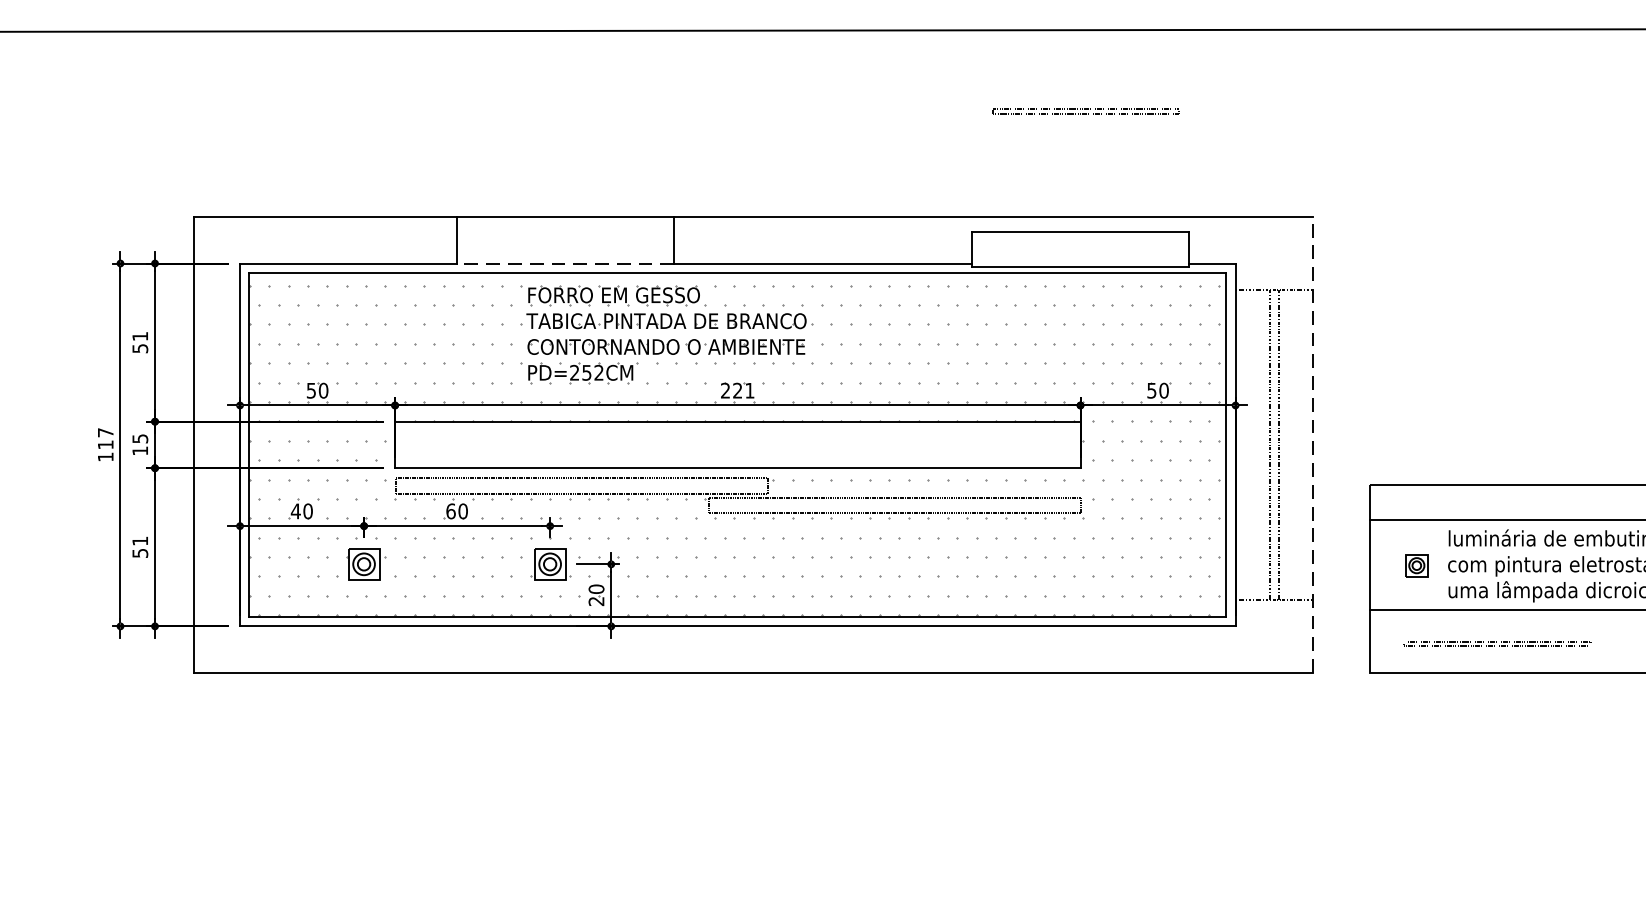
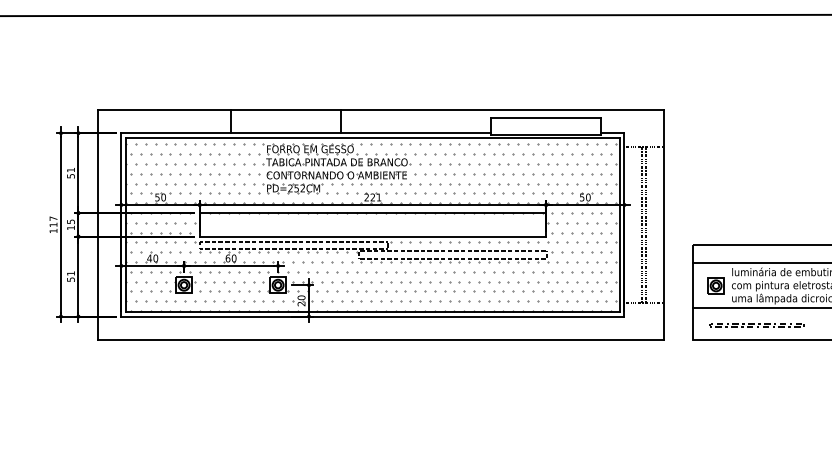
part: (1085, 111) -> (548, 56), removed
line: (564, 264) -> (285, 133), dashed -> solid
line: (1312, 444) -> (663, 224), dashed -> solid
part: (1415, 564) -> (715, 285), size x1.43

